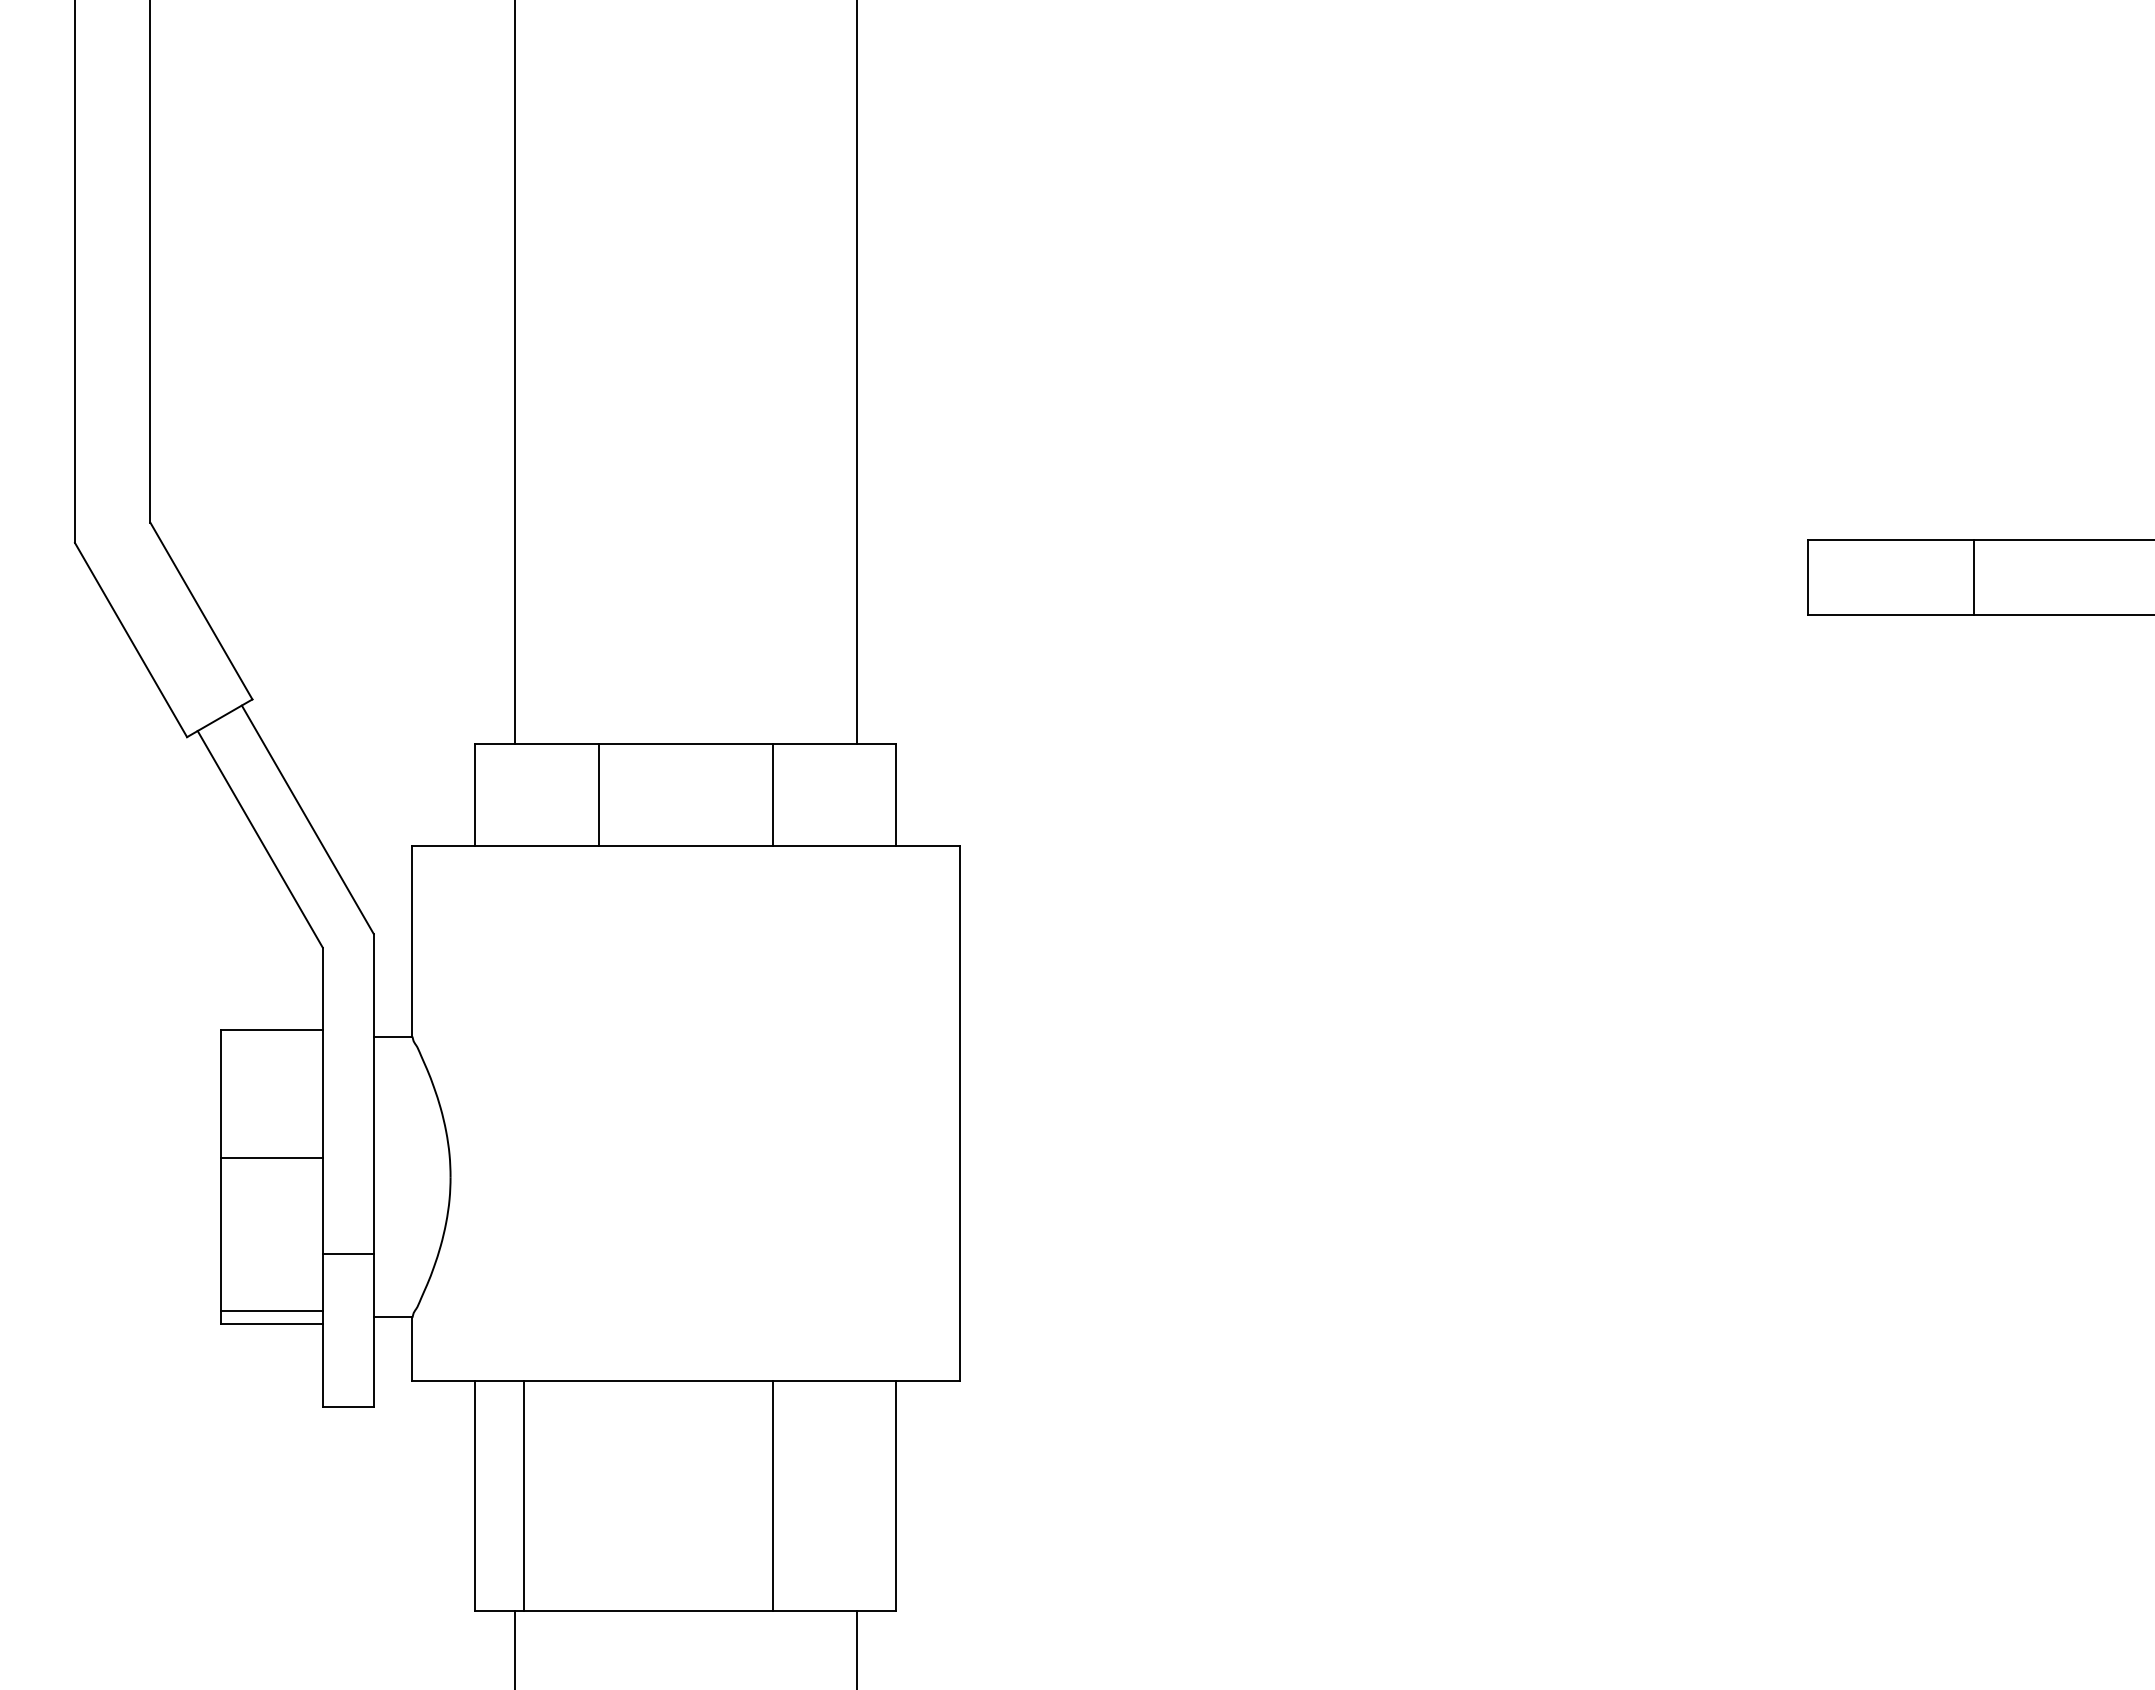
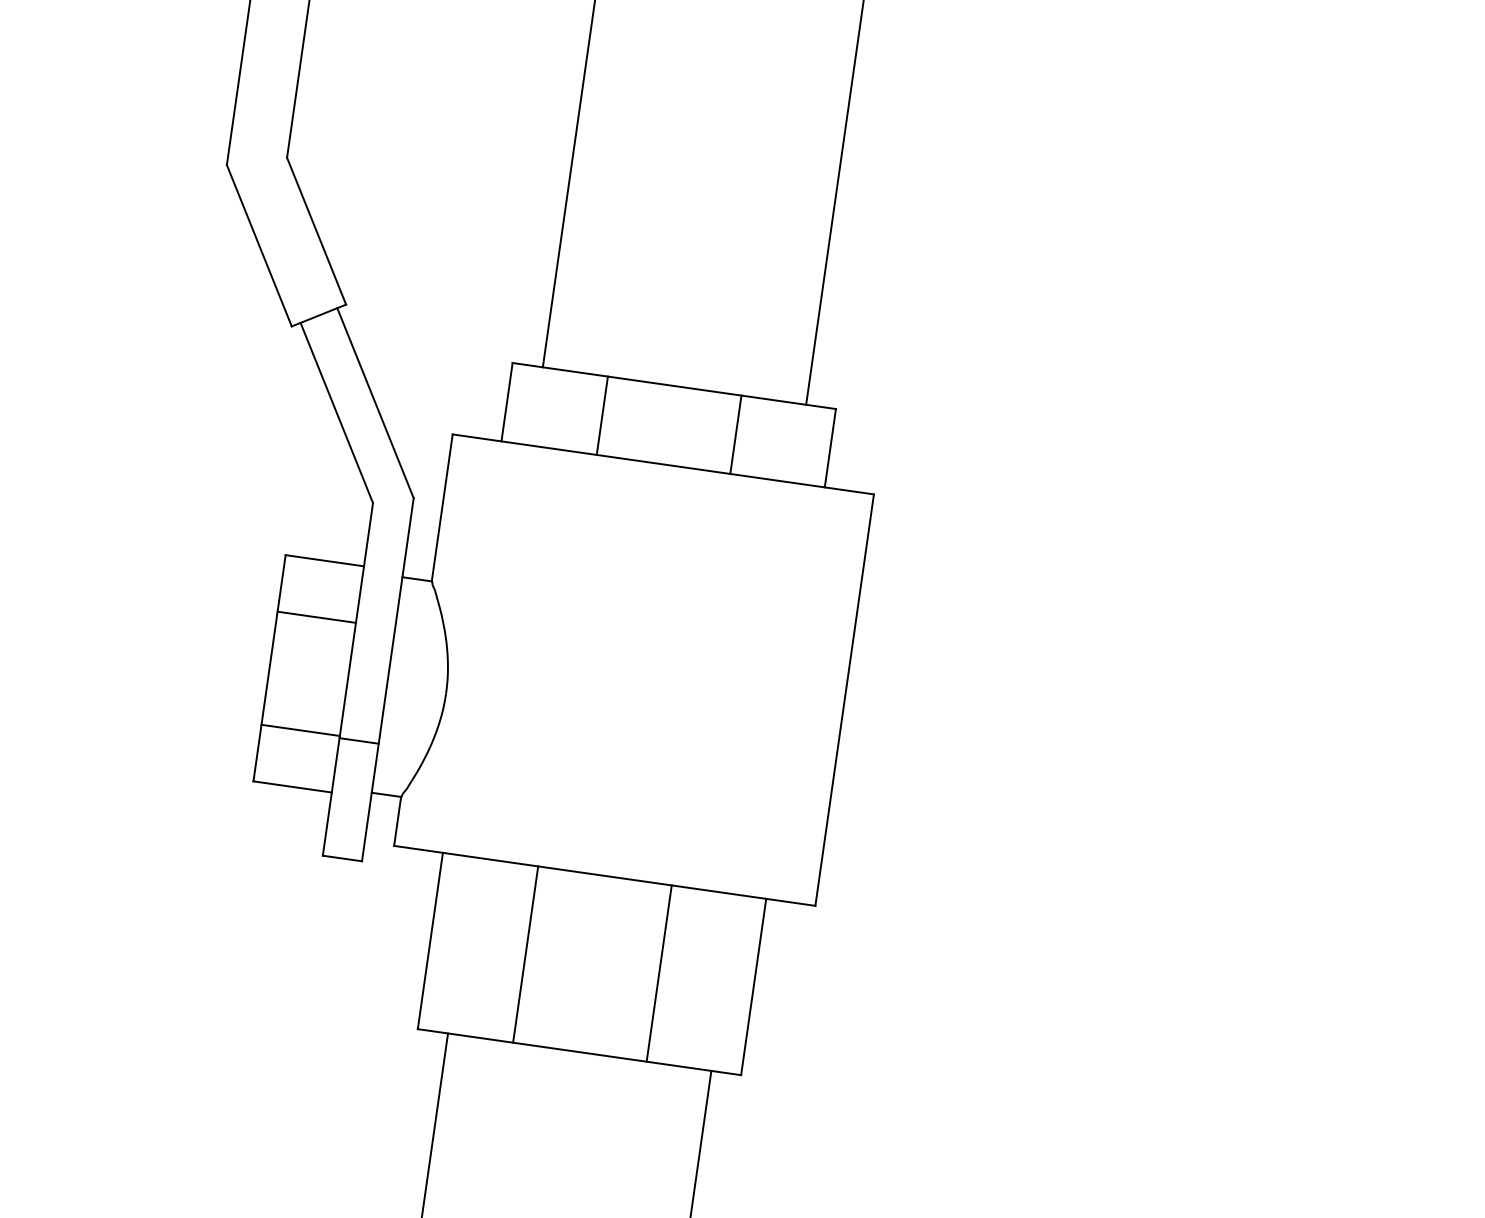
line: (271, 1157) -> (316, 617), moved
line: (271, 1310) -> (300, 730), moved
line: (524, 1495) -> (525, 954), moved

